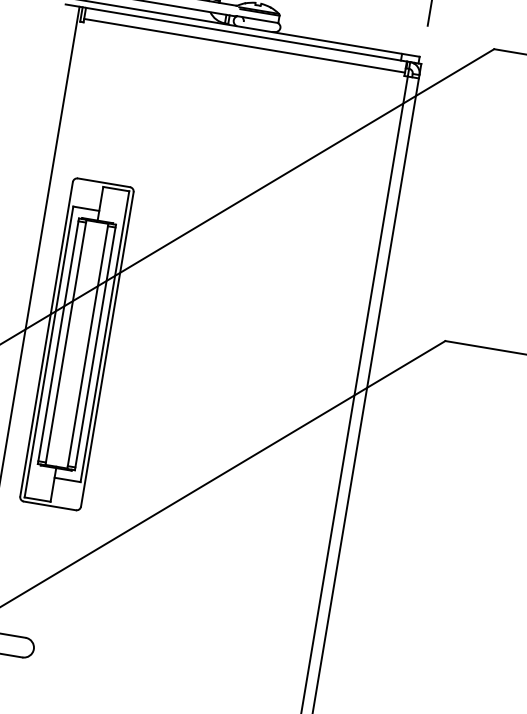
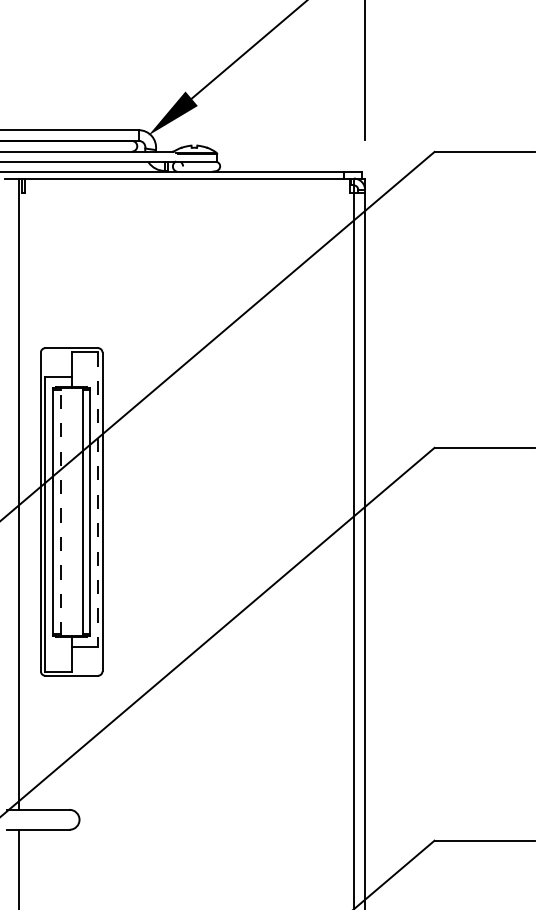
line: (244, 45) -> (187, 189), removed
line: (105, 337) -> (98, 500), solid -> dashed
line: (65, 342) -> (60, 511), solid -> dashed

